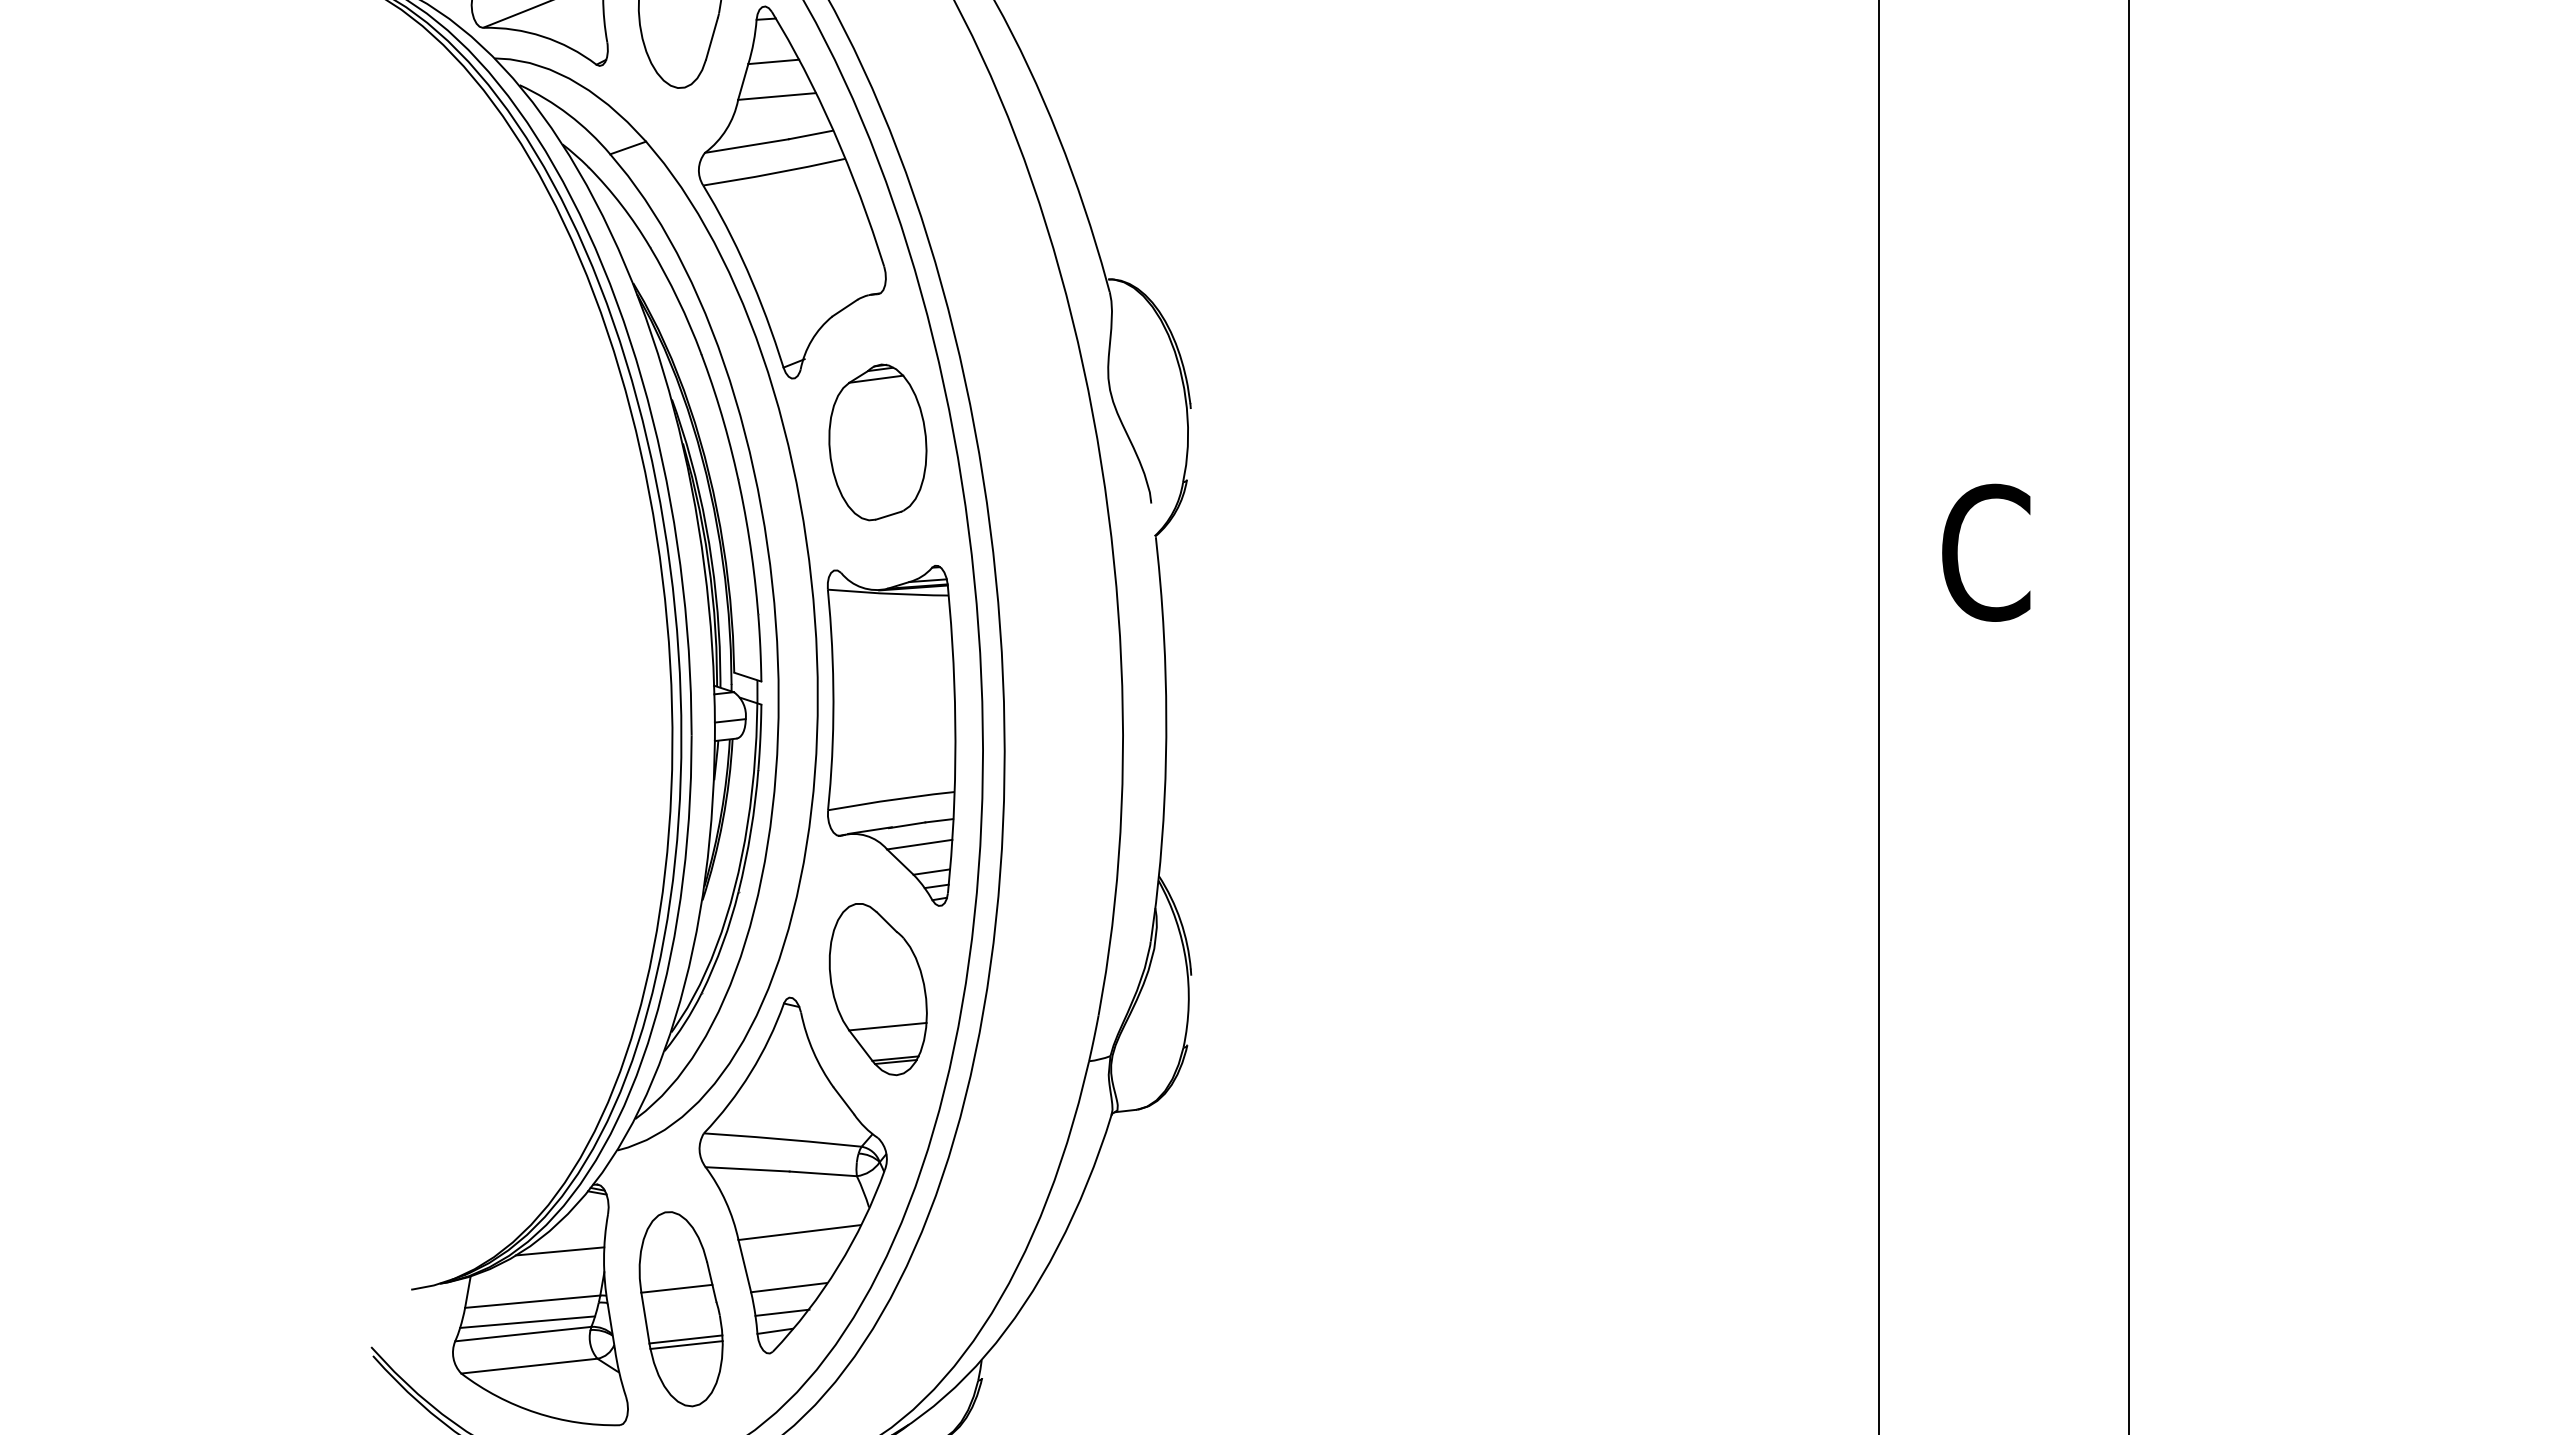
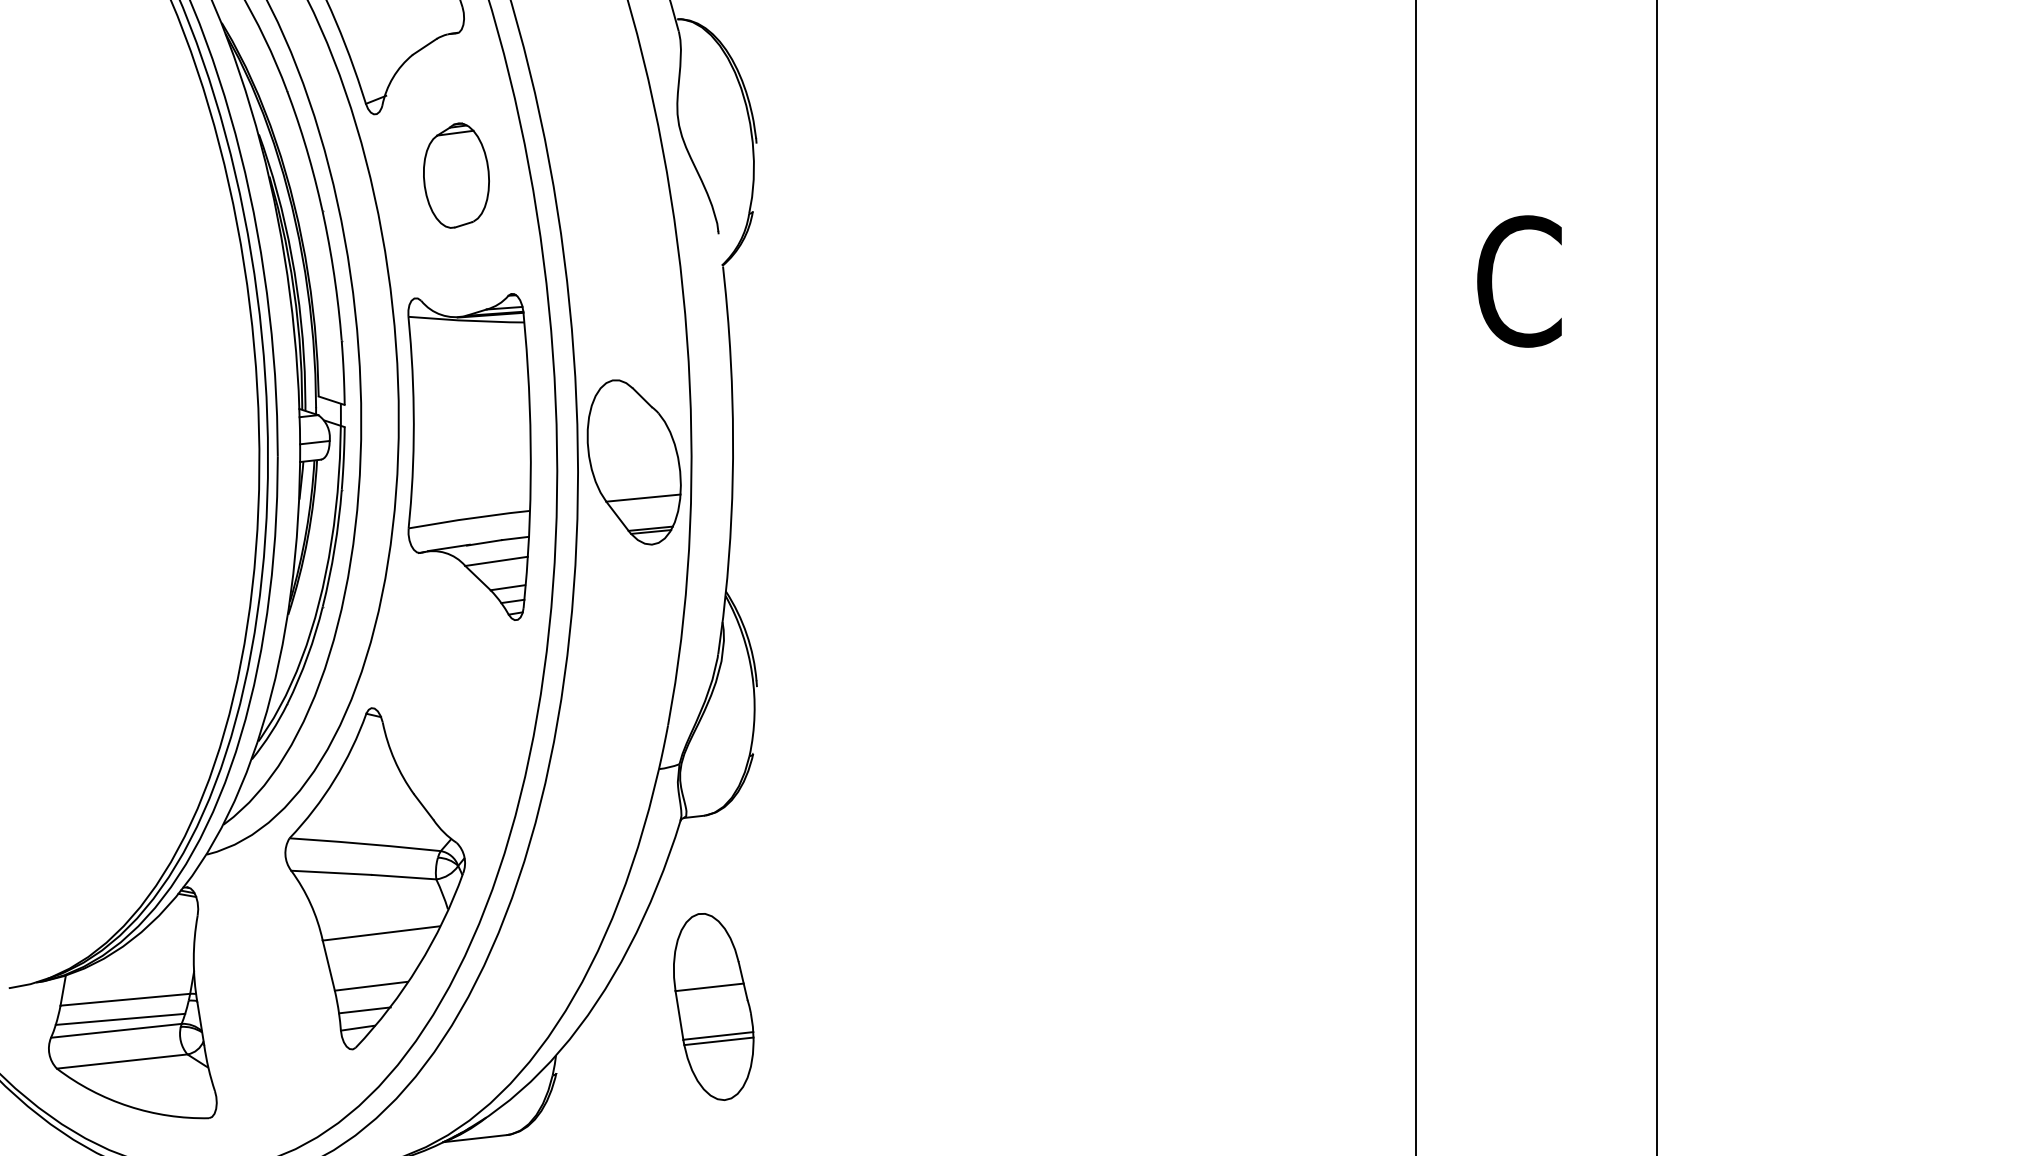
part: (877, 442) -> (456, 175), size x0.7
part: (877, 989) -> (633, 462), moved
line: (559, 1251) -> (151, 951), removed
part: (680, 1309) -> (713, 1007), moved

